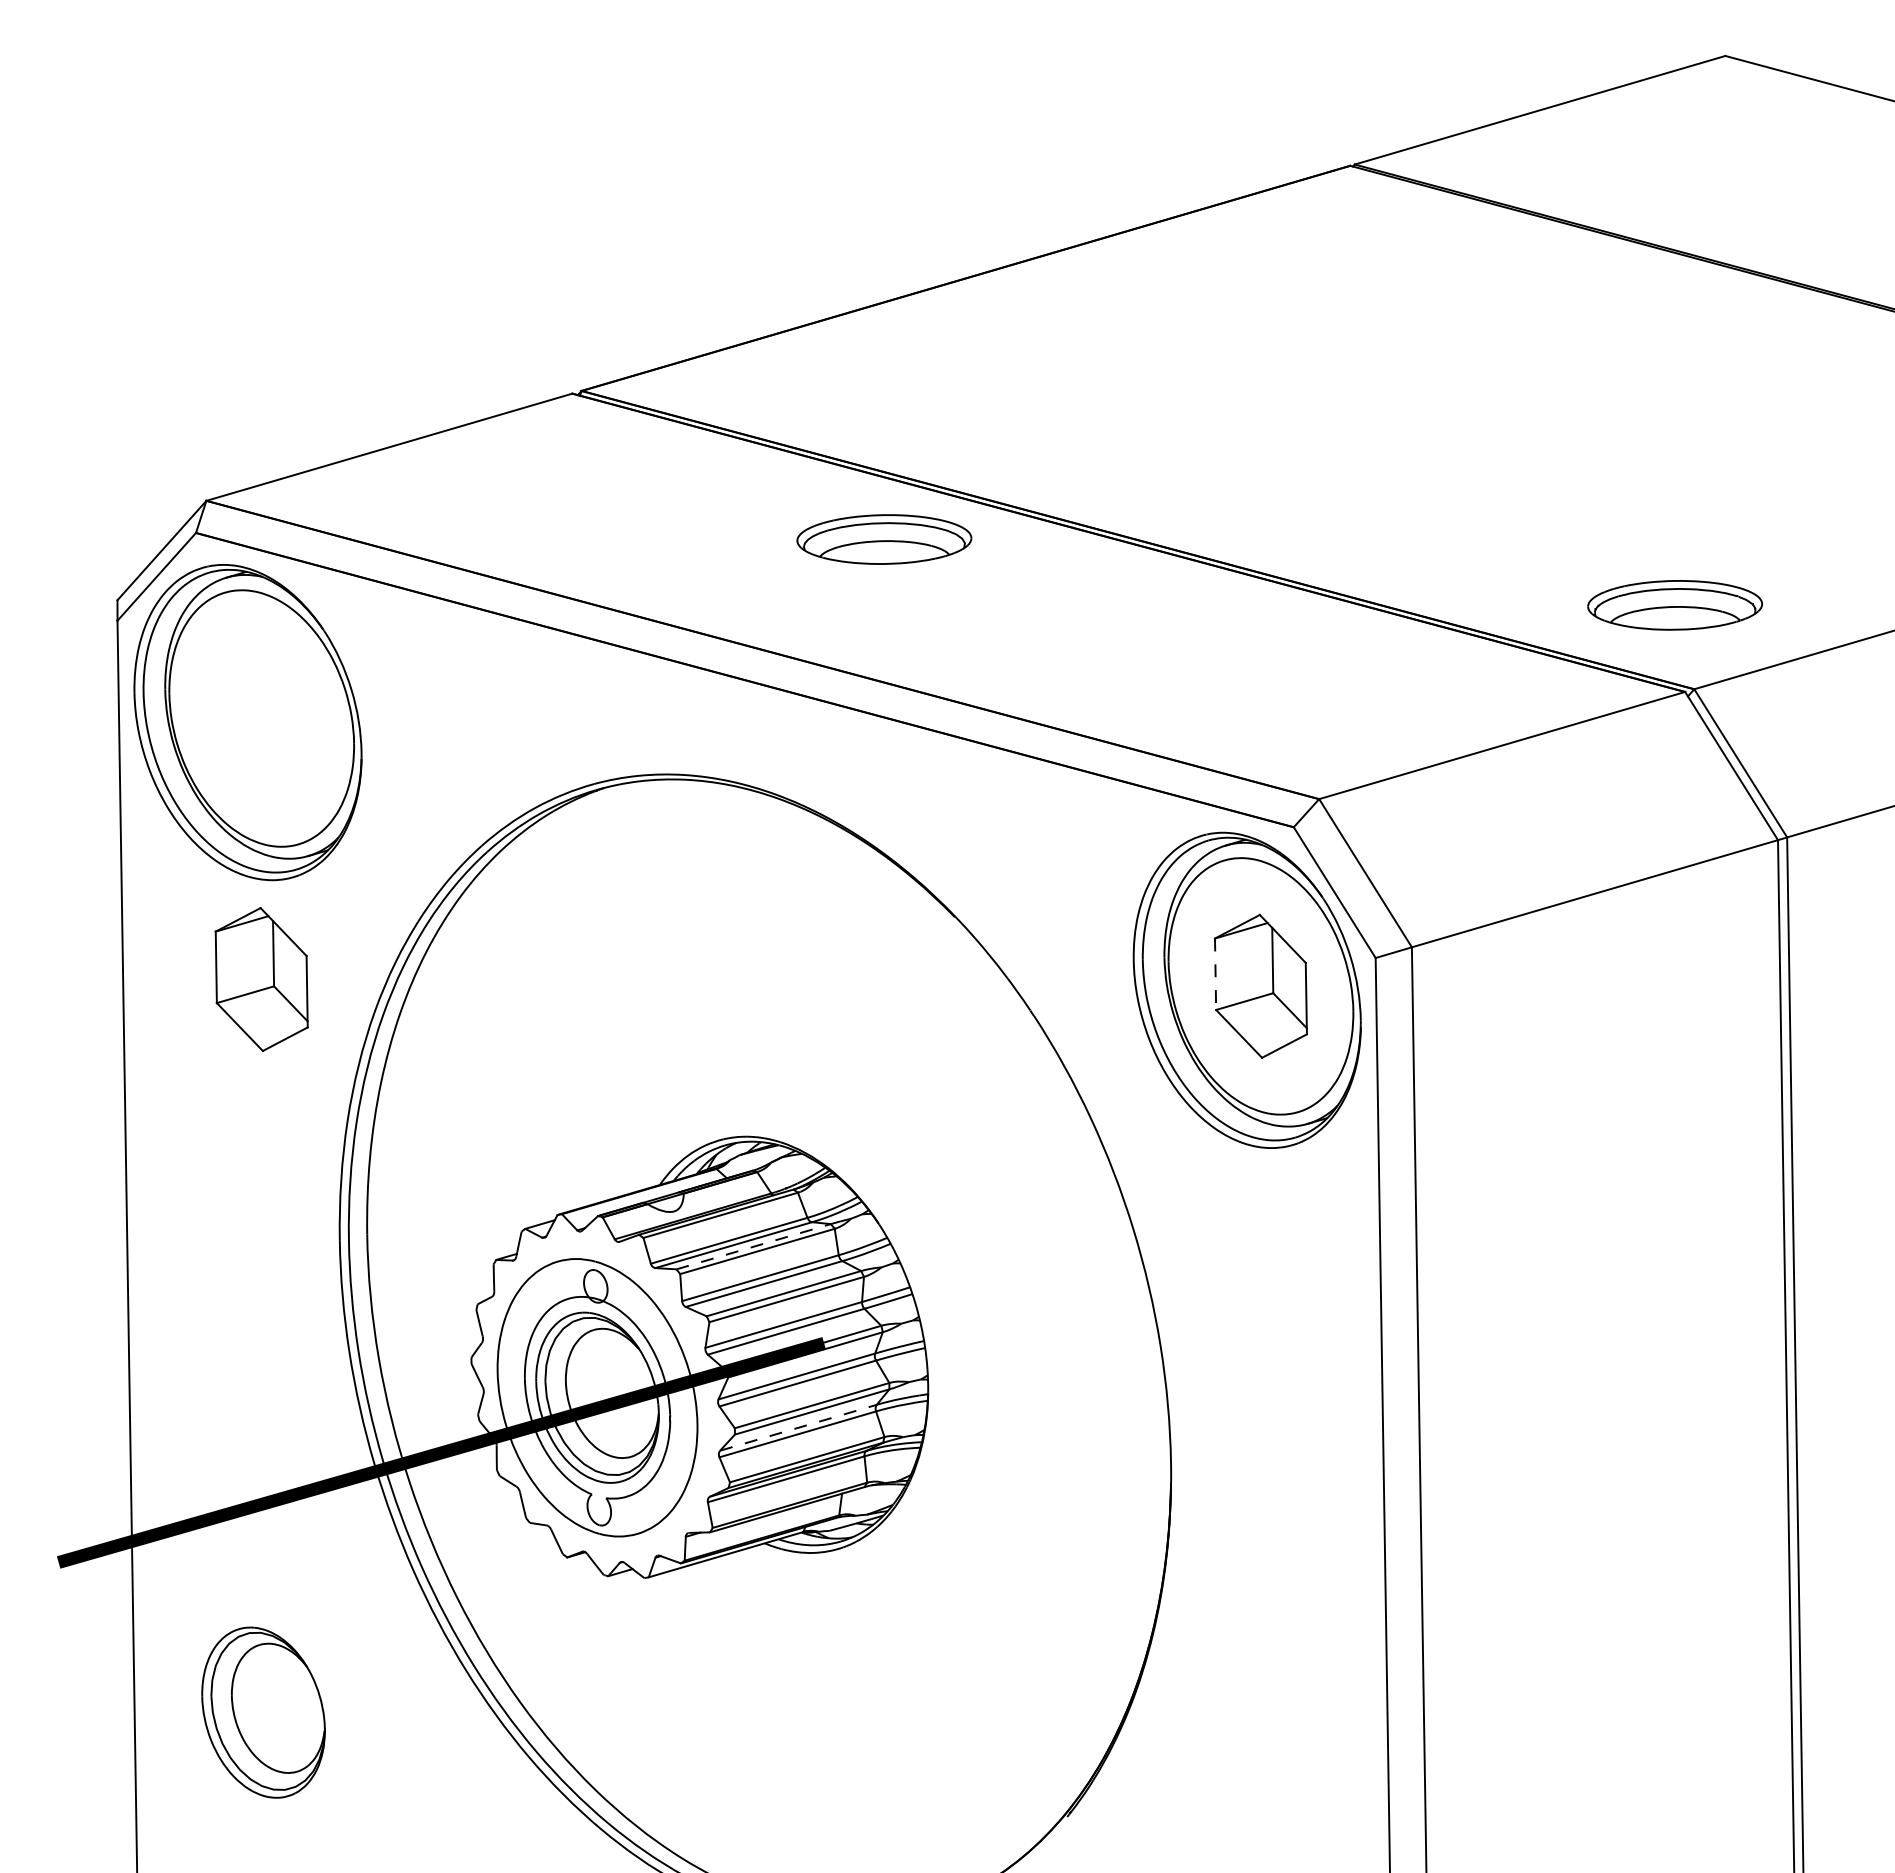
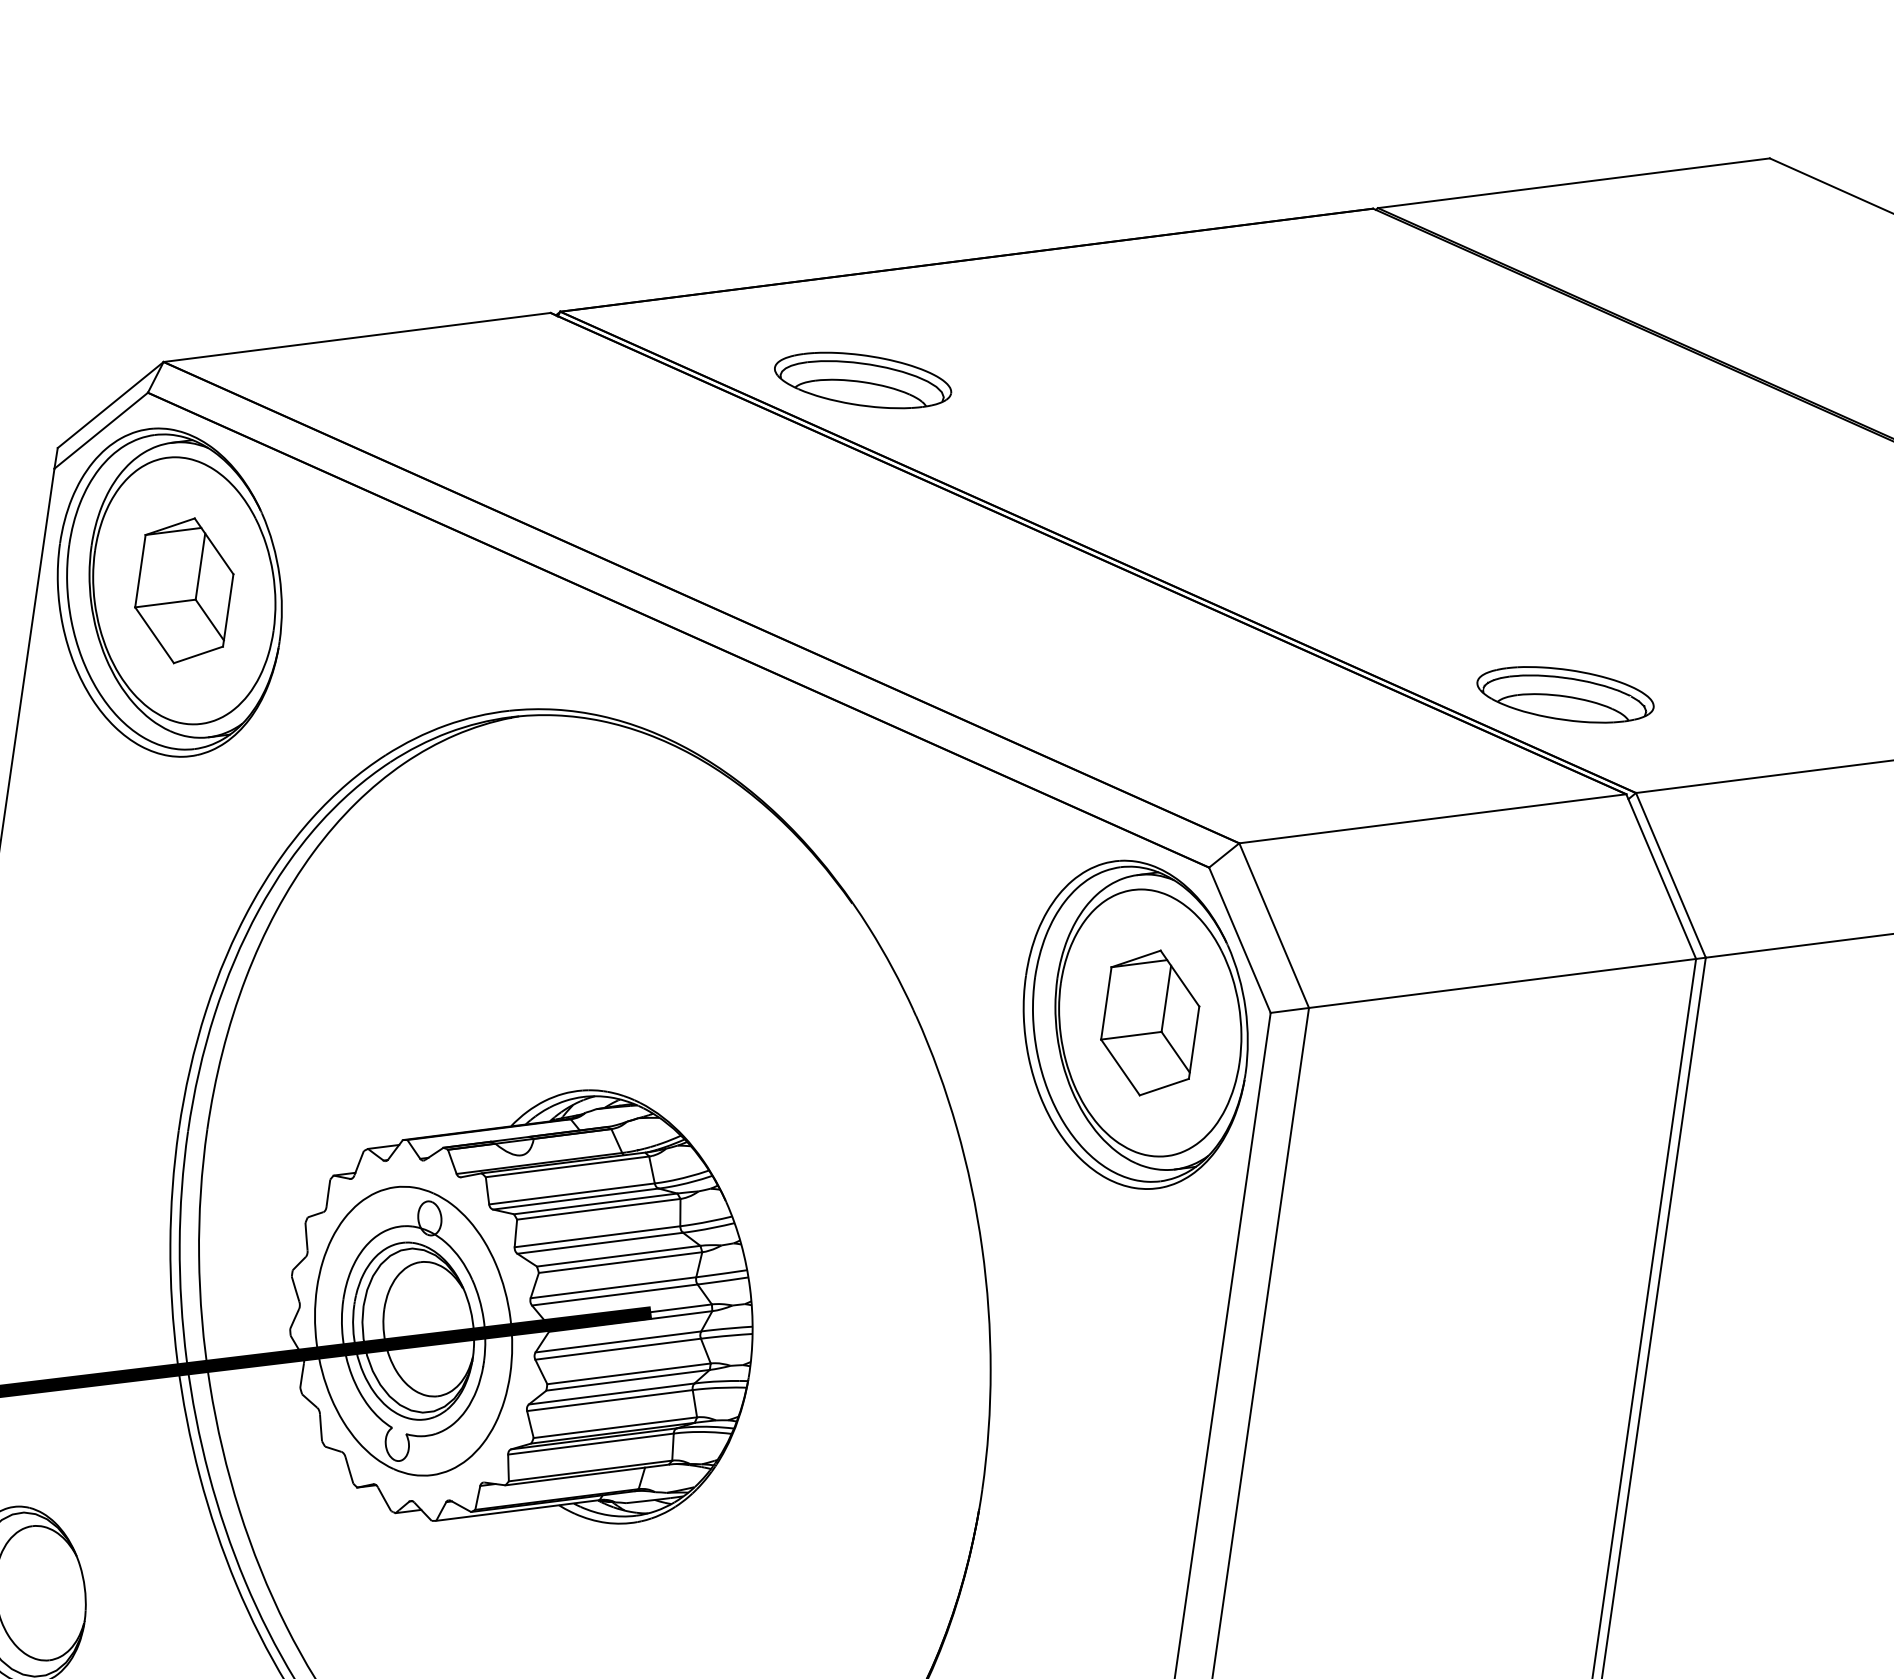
part: (884, 539) -> (863, 380), moved
part: (1675, 605) -> (1565, 695), moved
line: (1215, 974) -> (1106, 1003), dashed -> solid
part: (261, 979) -> (184, 590), moved
line: (754, 1246) -> (596, 1203), dashed -> solid
line: (798, 1427) -> (611, 1393), dashed -> solid

